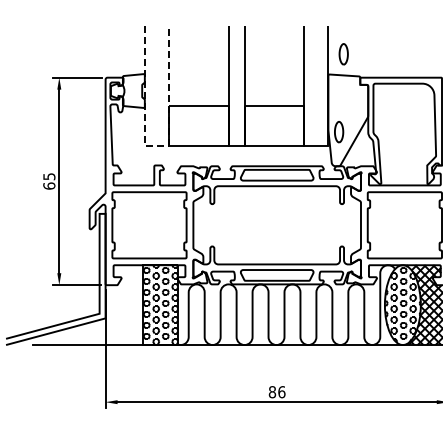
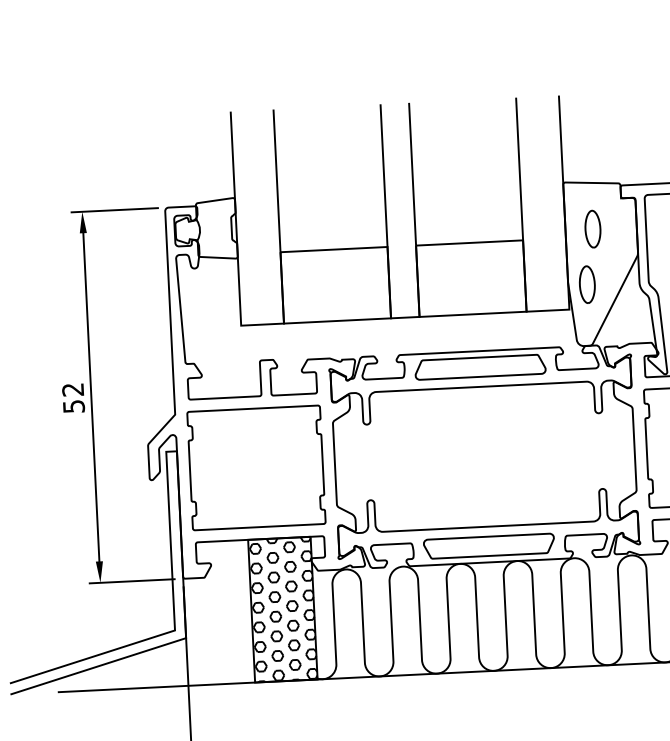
part: (343, 54) -> (592, 229), moved
line: (156, 145) -> (262, 324), dashed -> solid
text: (49, 181) -> (73, 398), 65 -> 52

